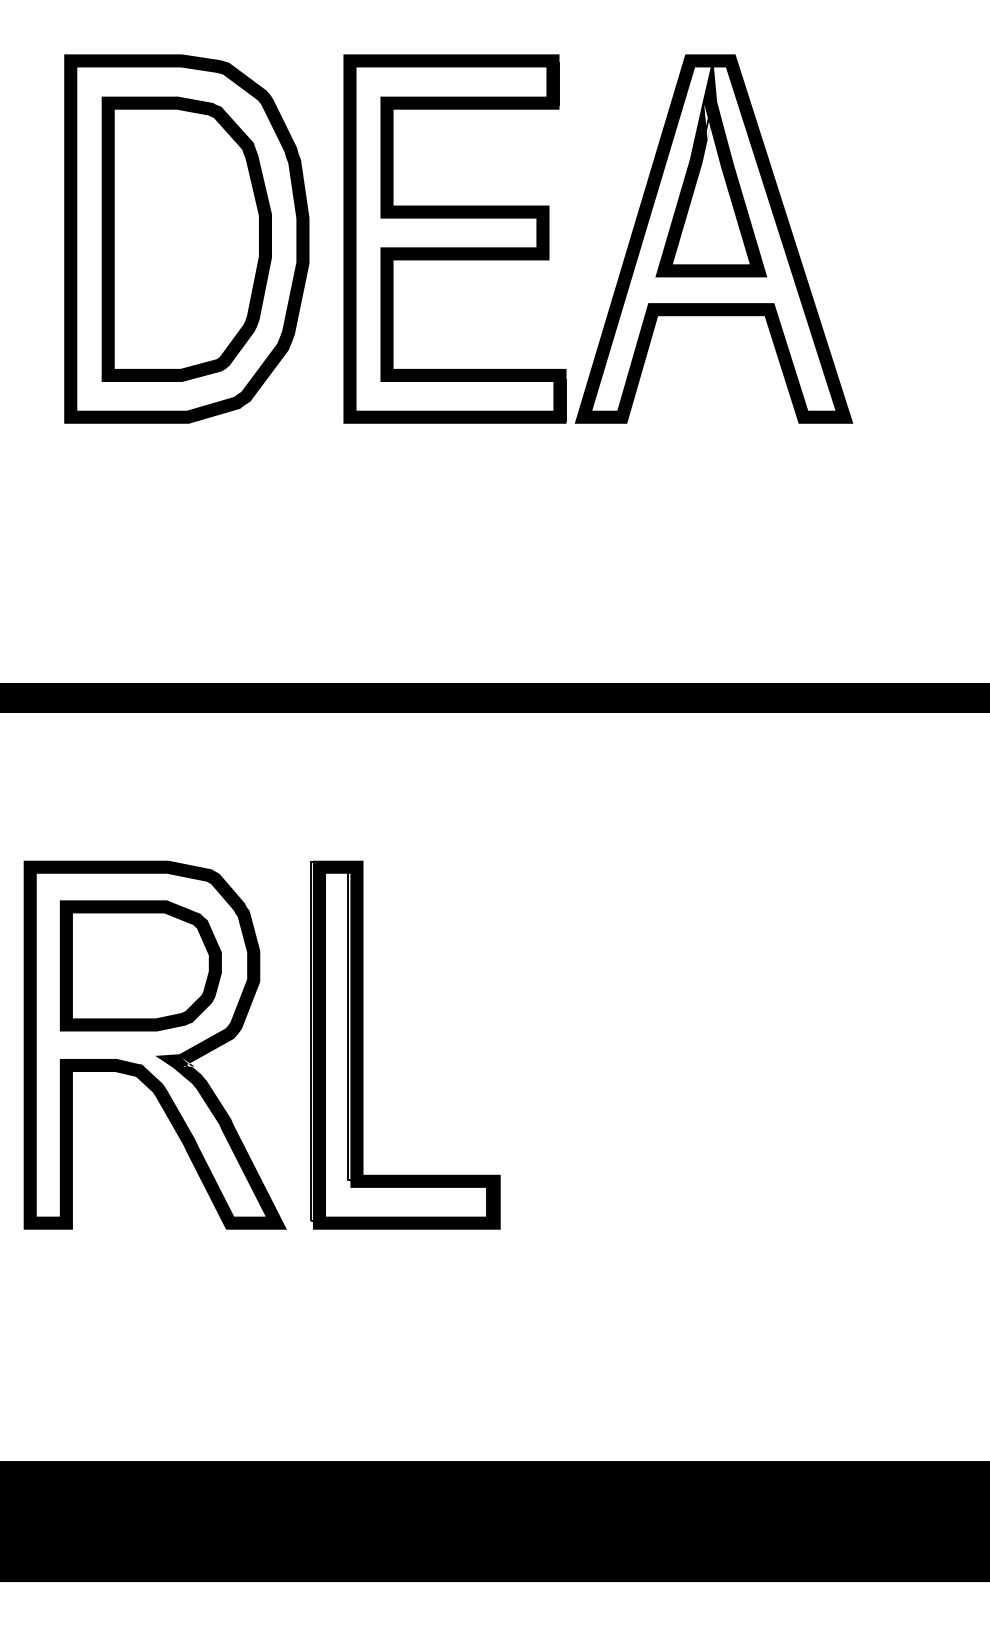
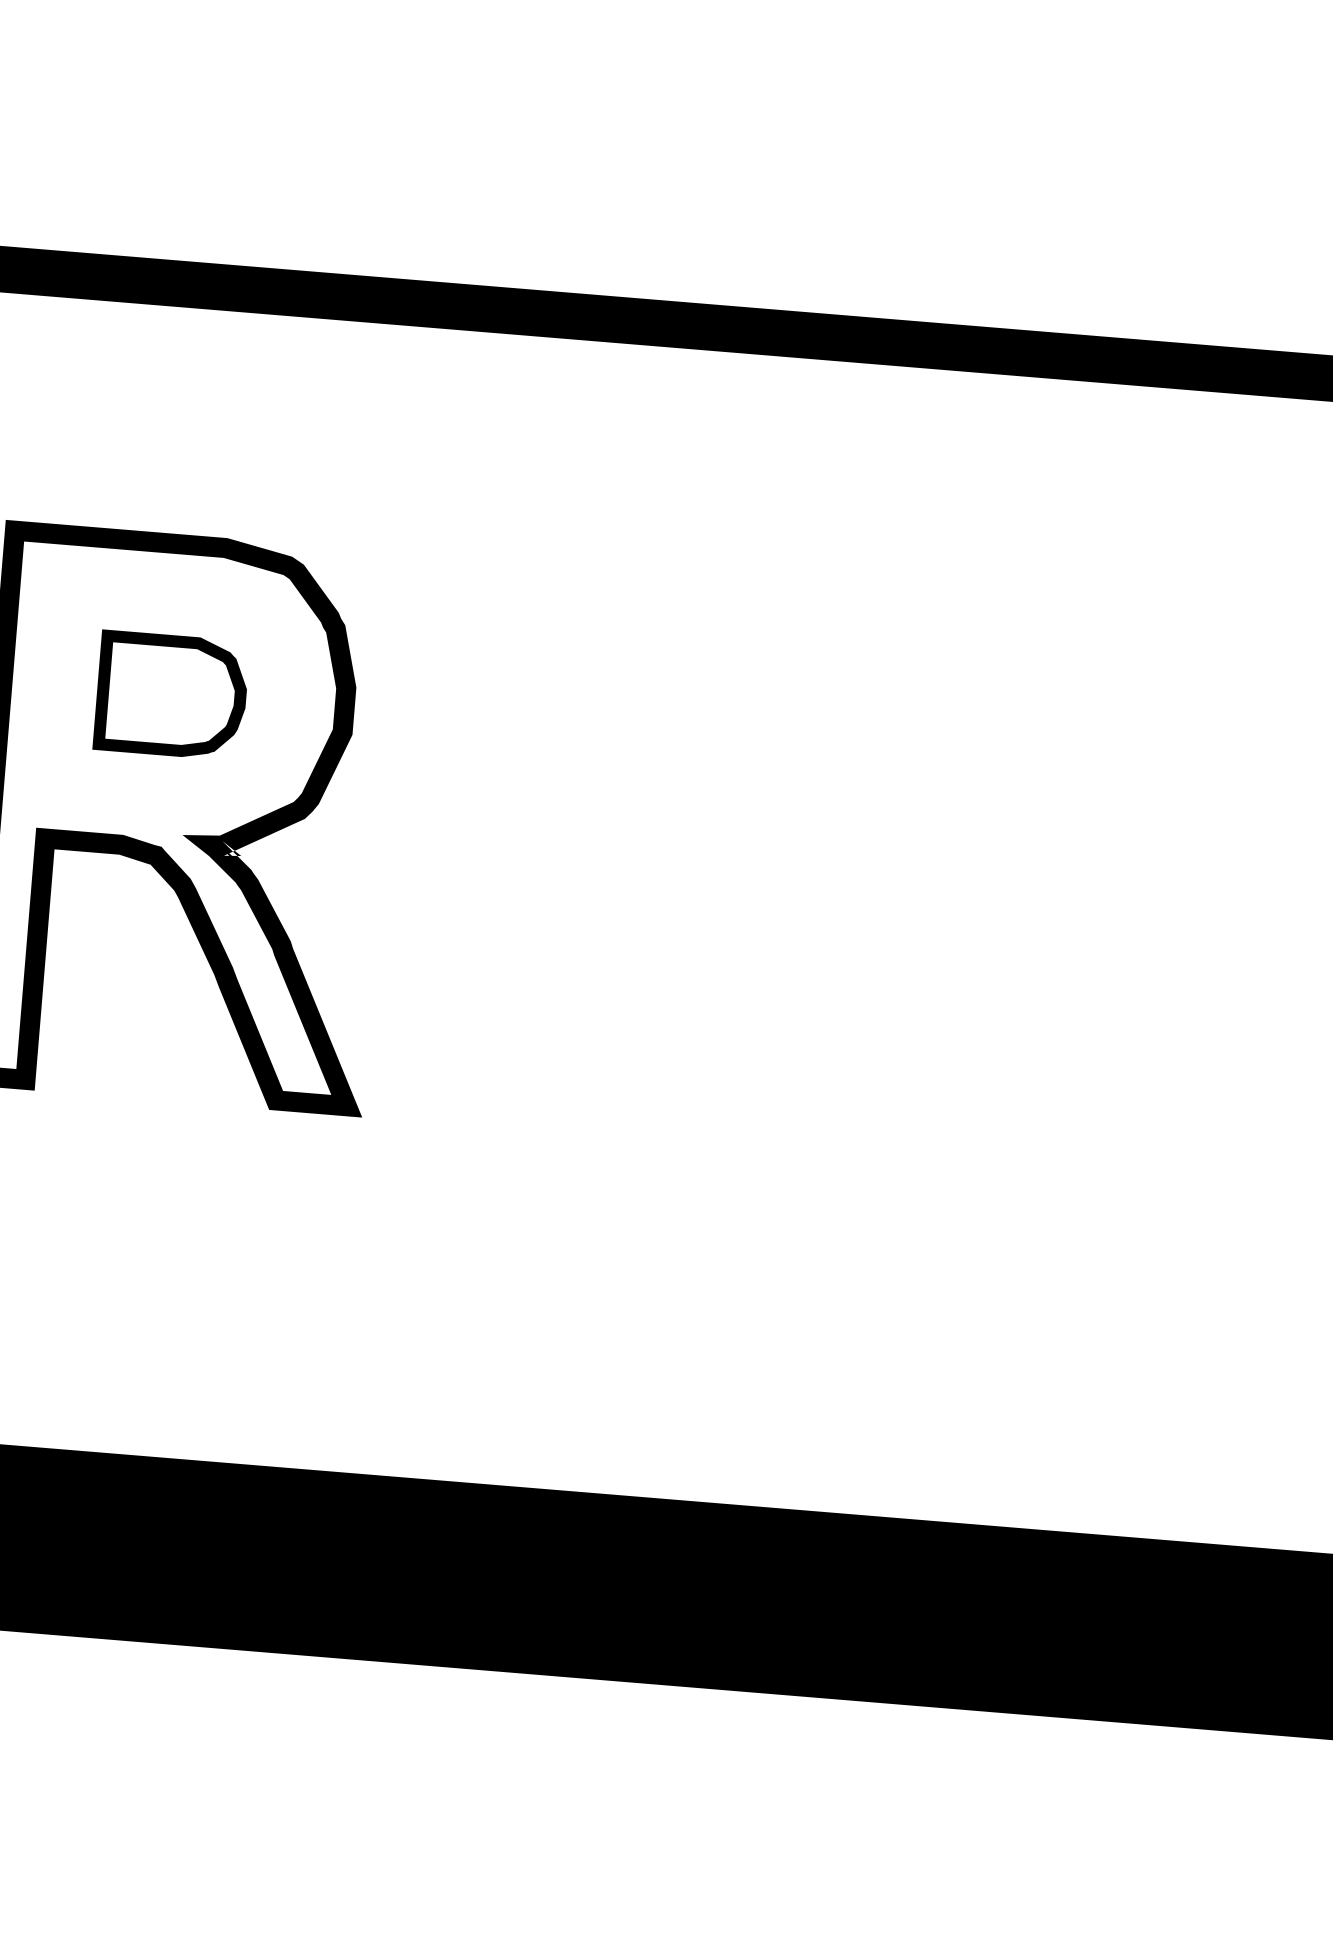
part: (140, 965) -> (171, 694), size x0.6
part: (363, 1044) -> (502, 843), removed

